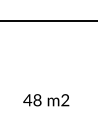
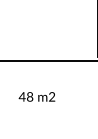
text: (45, 99) -> (36, 96), moved

